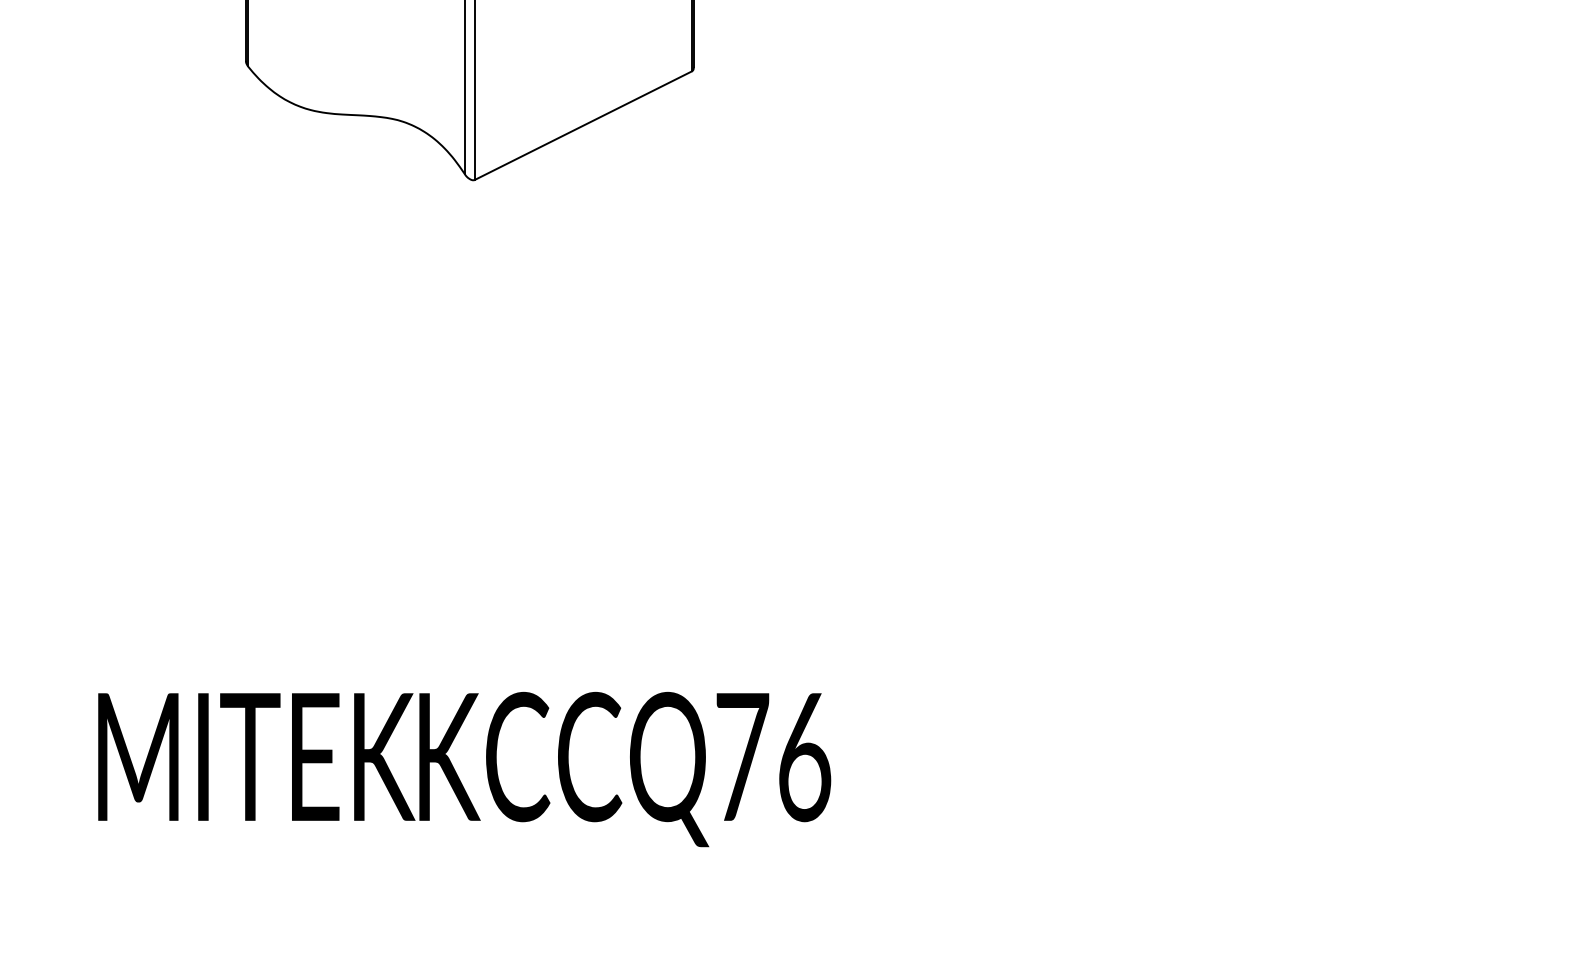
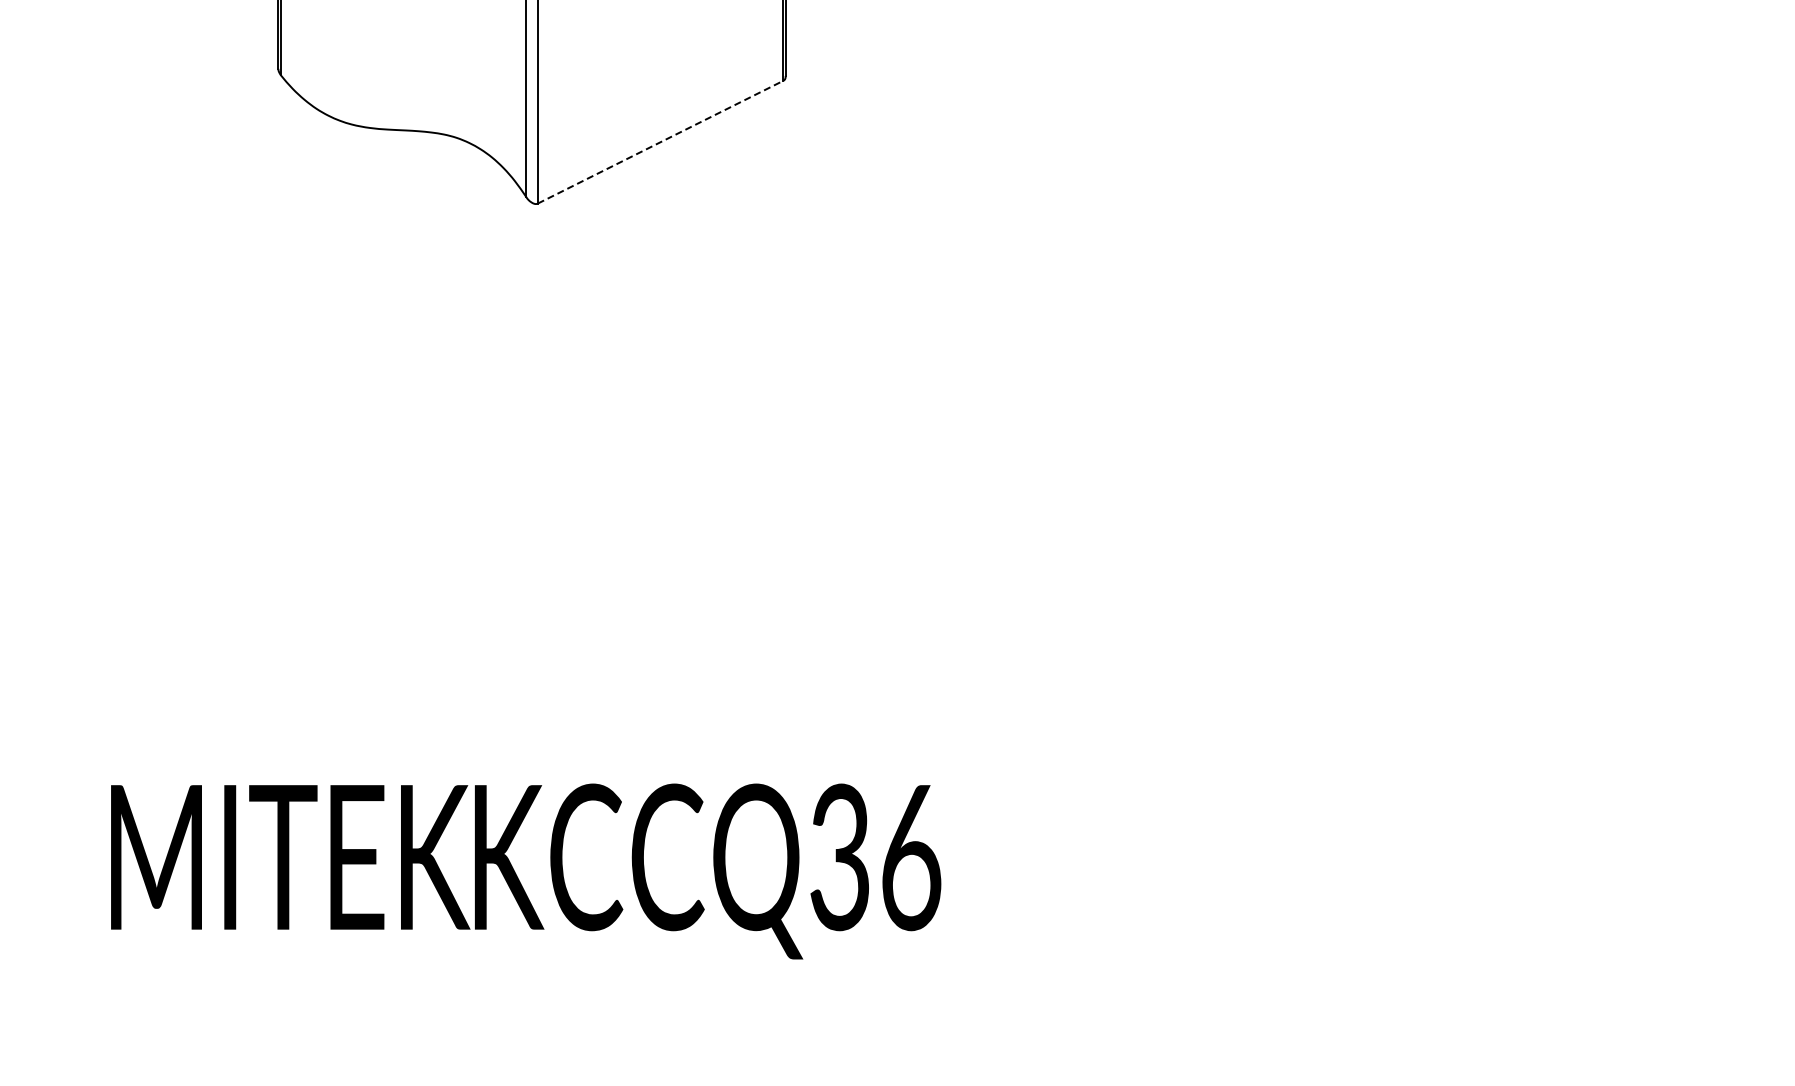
line: (584, 125) -> (661, 141), solid -> dashed
text: (742, 757) -> (840, 857), KCCQ76 -> KCCQ36

